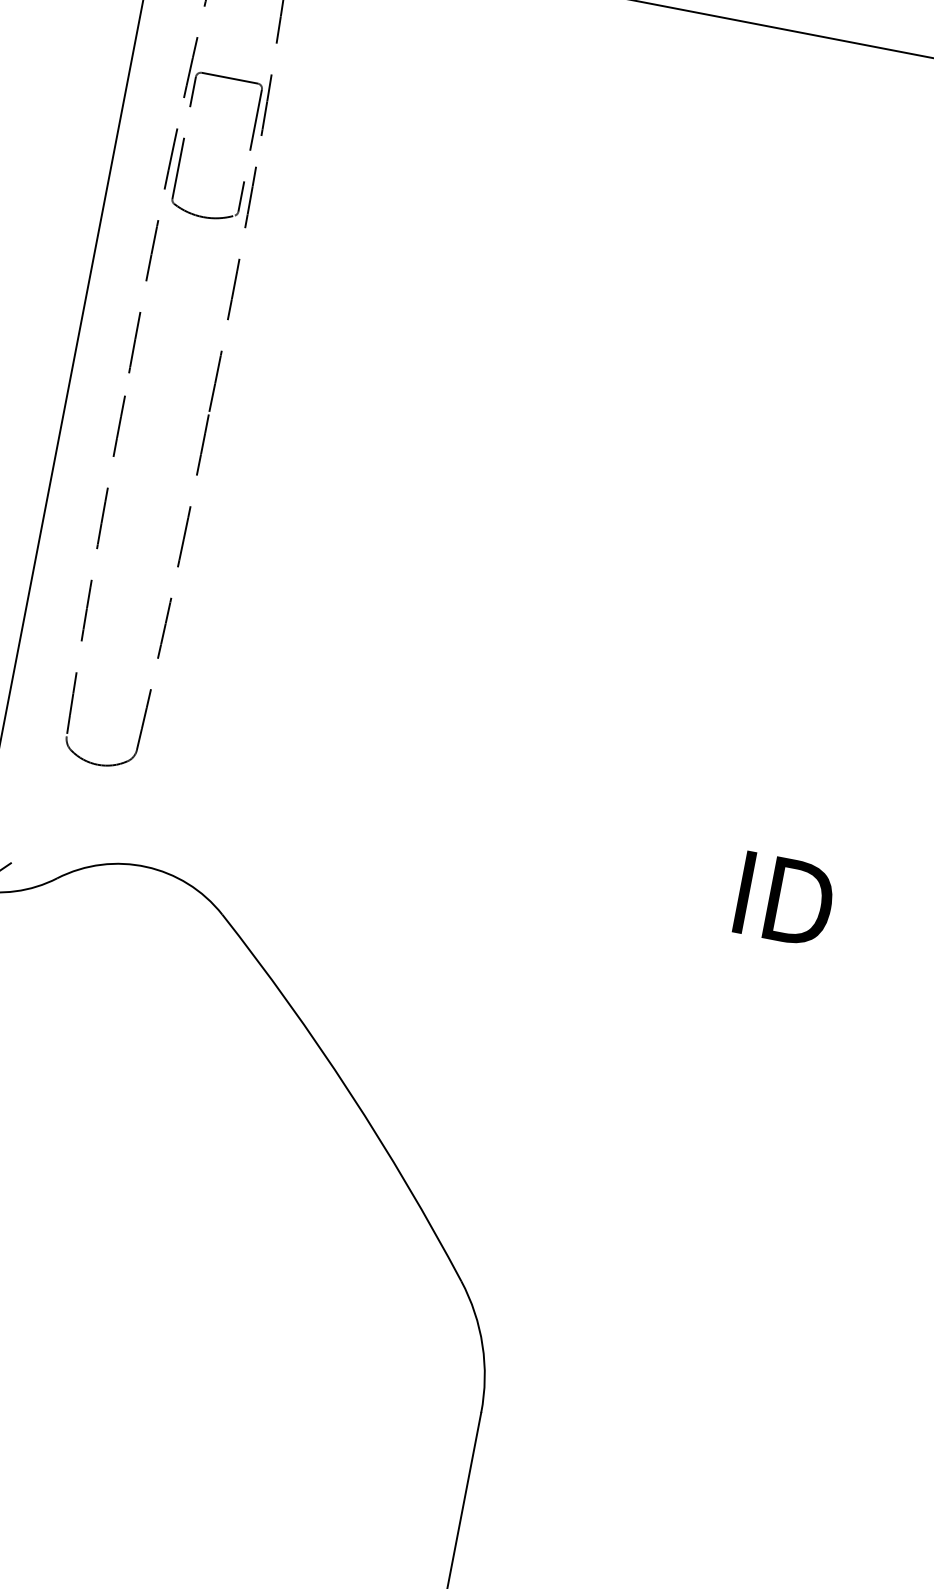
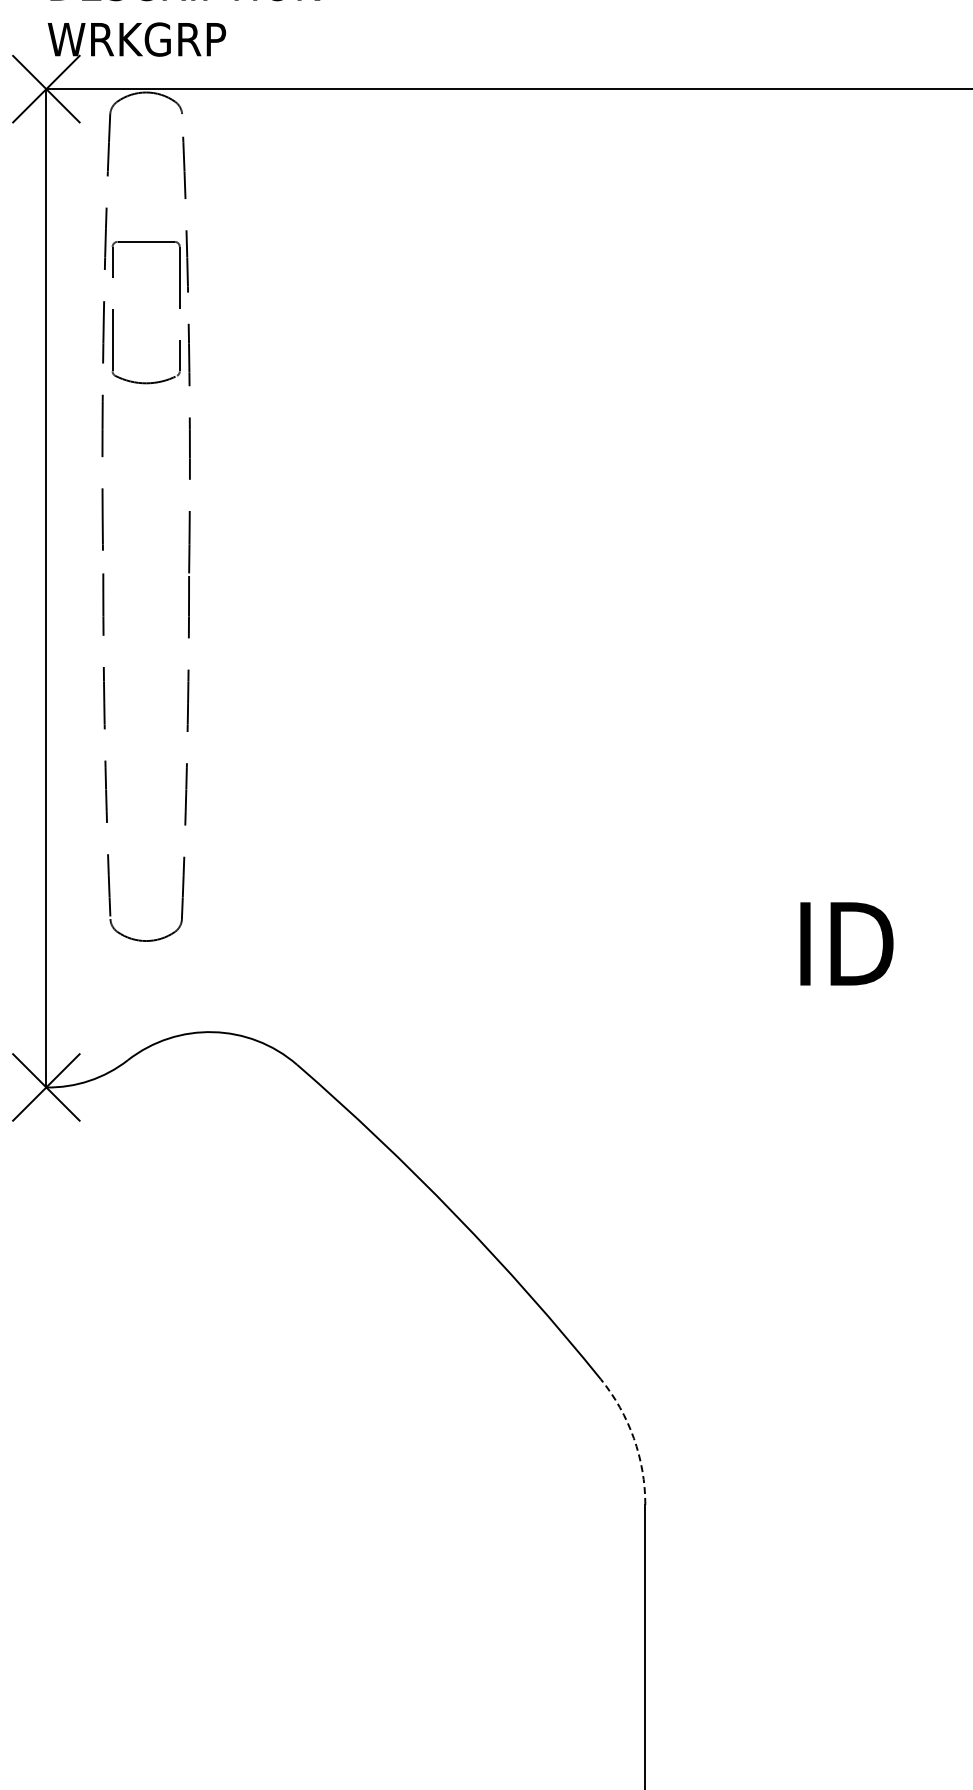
arc: (482, 1345) -> (633, 1438), solid -> dashed

